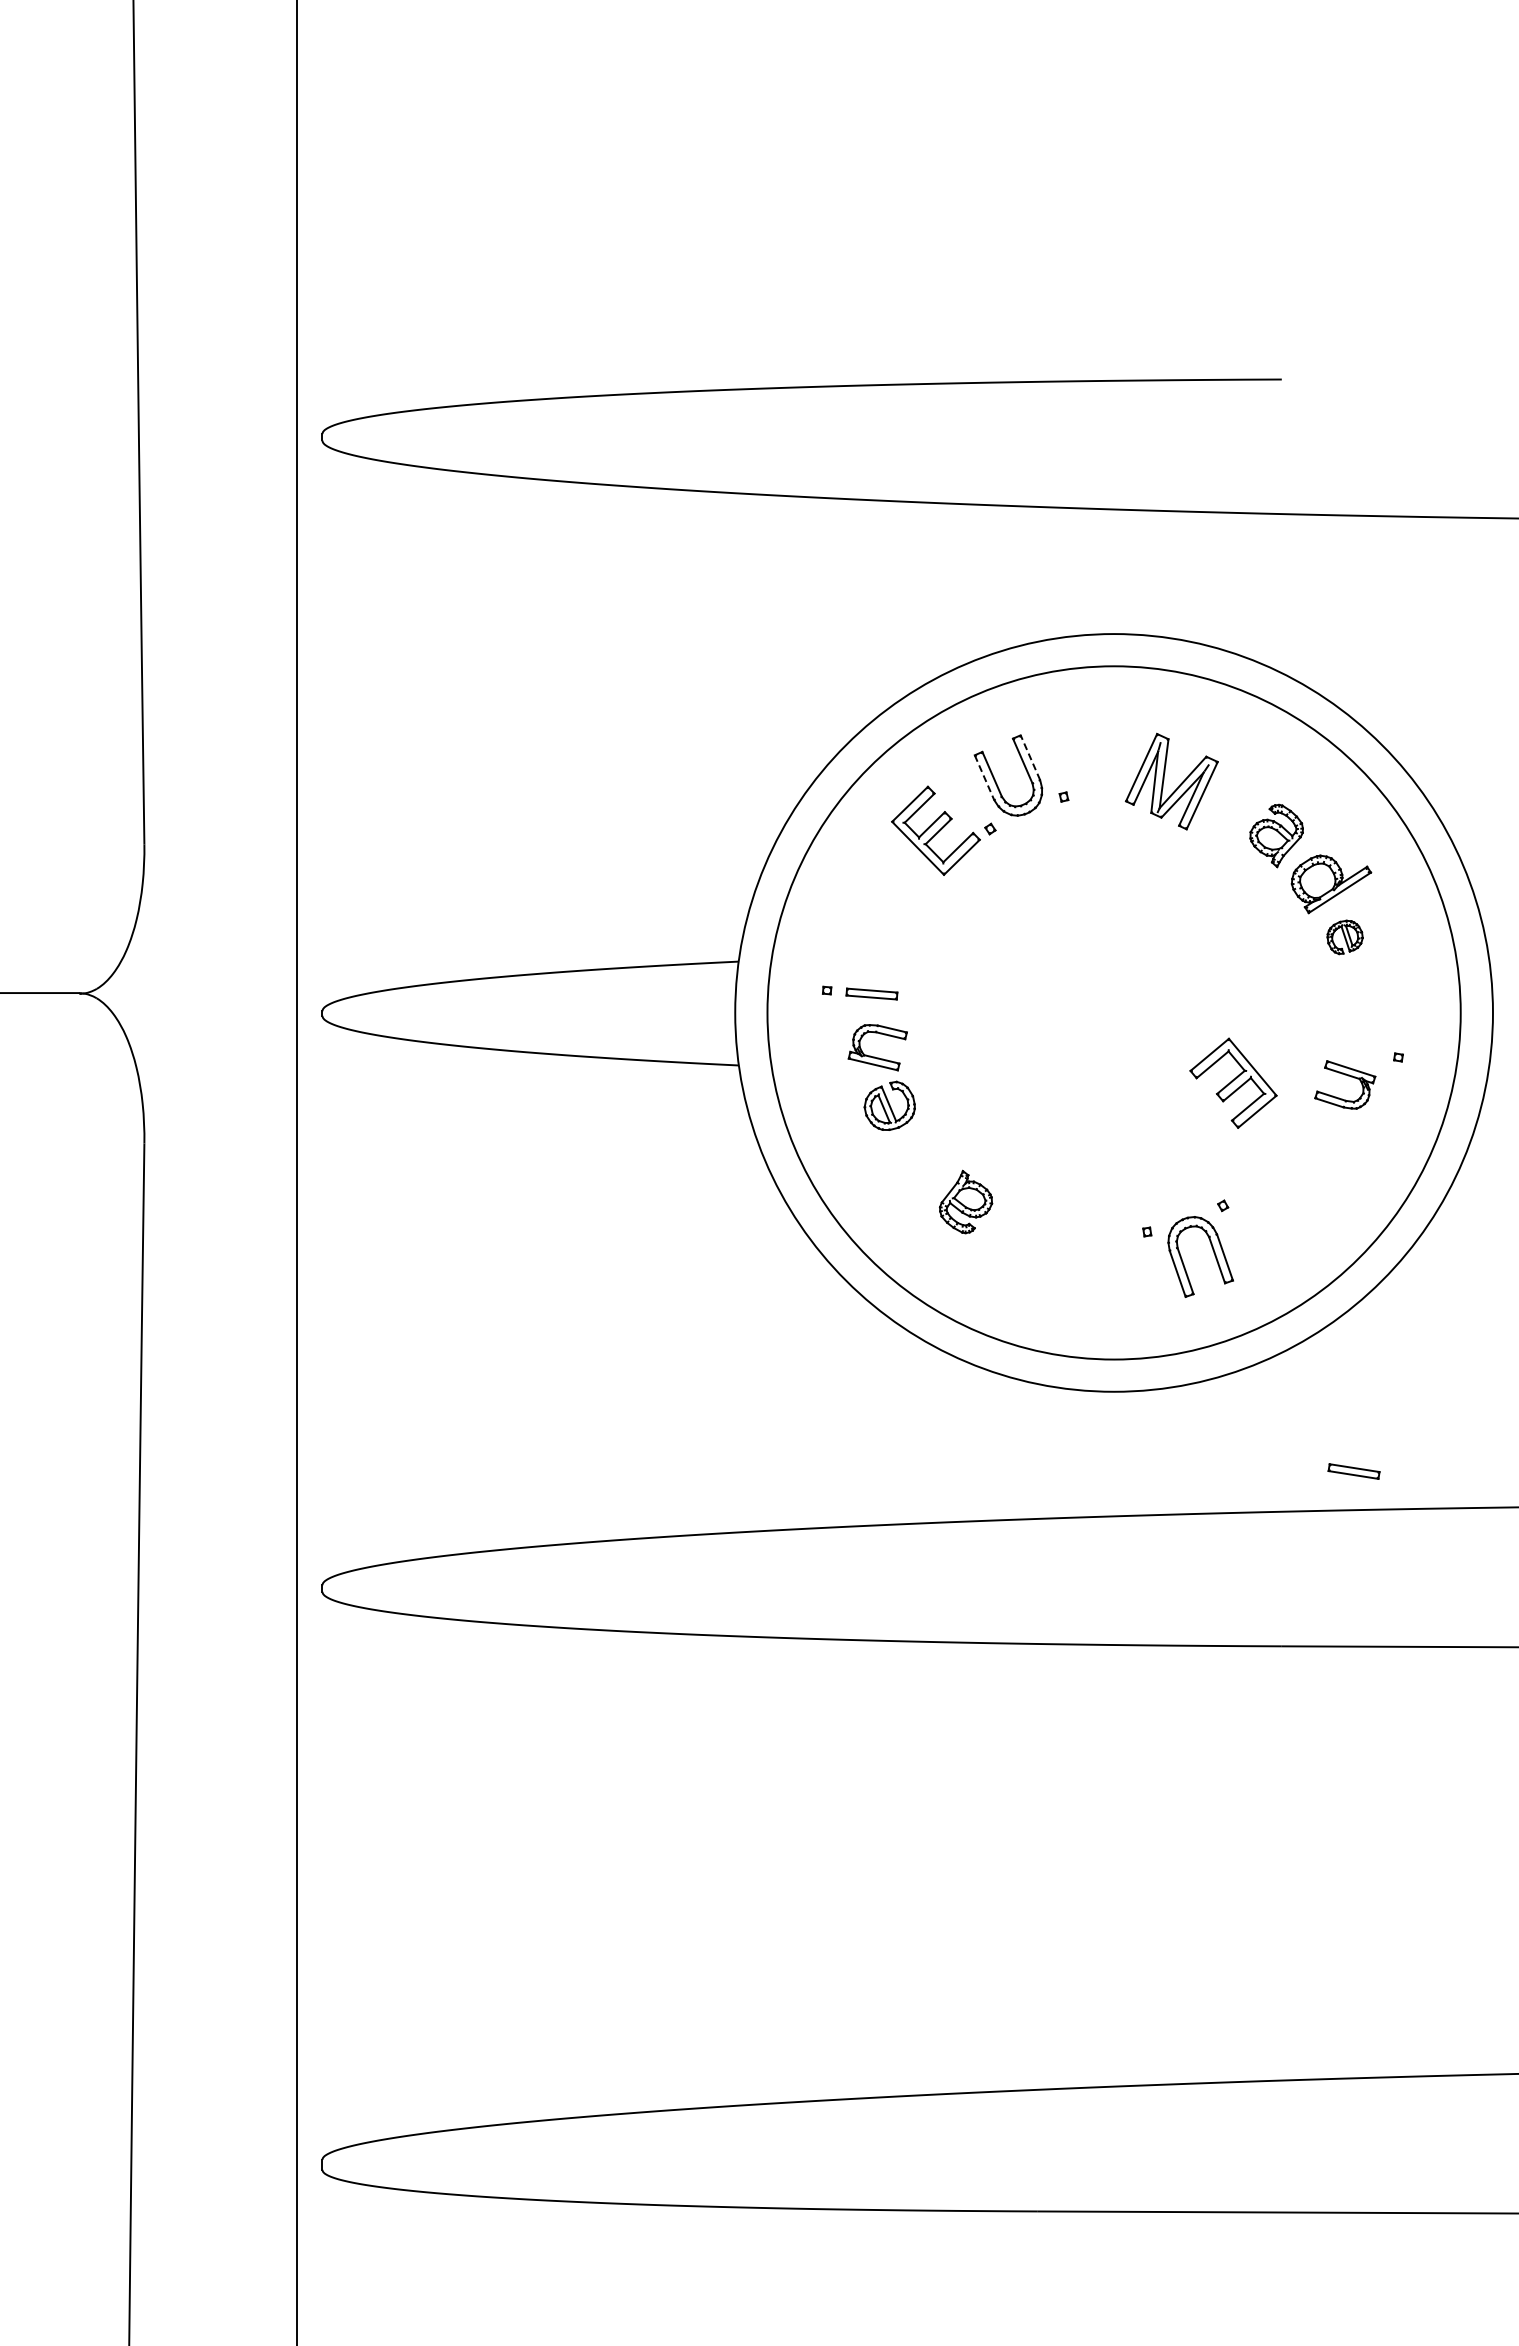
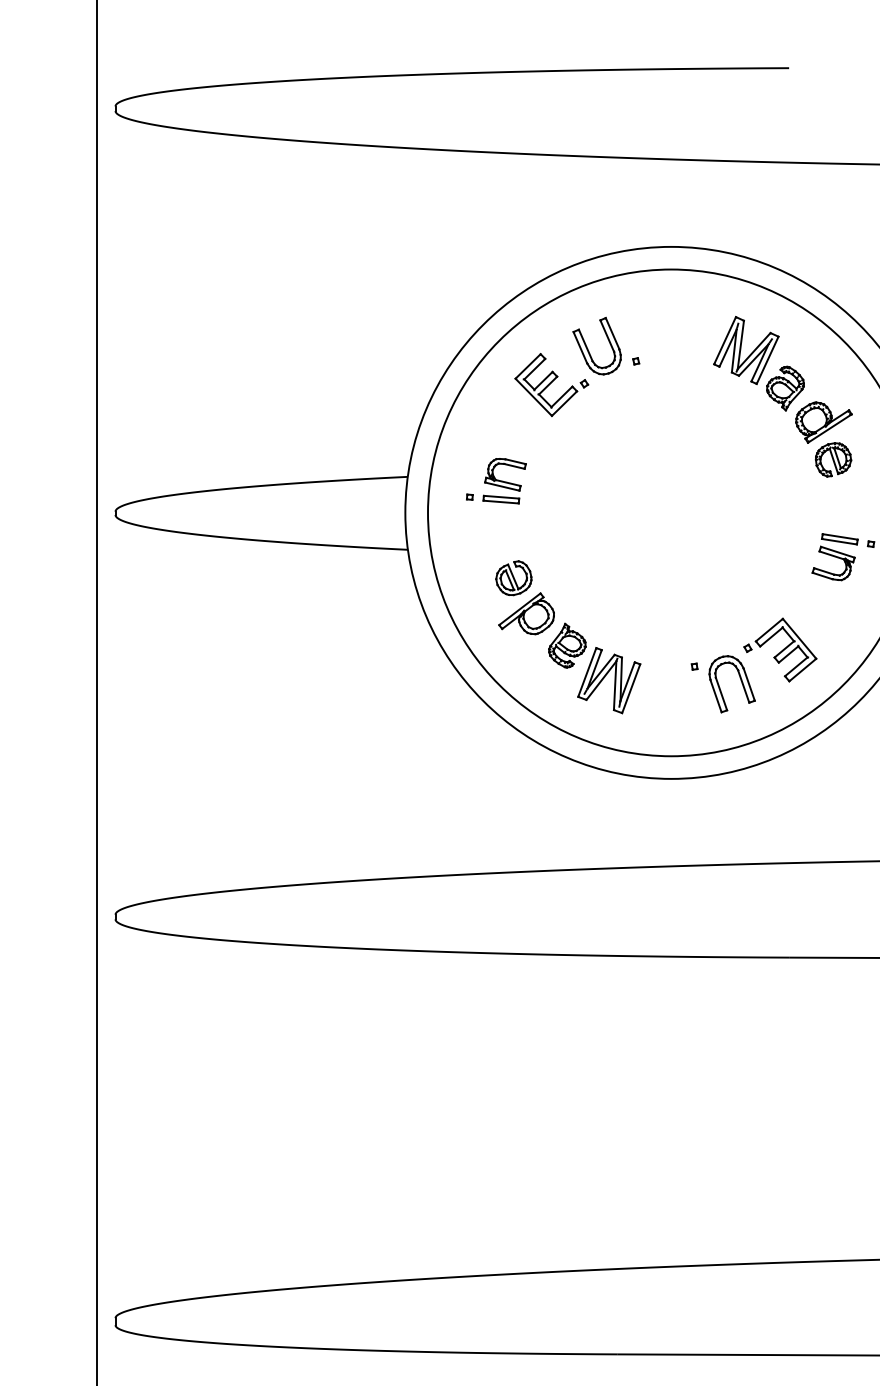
line: (1030, 757) -> (612, 333), dashed -> solid
line: (984, 778) -> (580, 348), dashed -> solid
part: (1164, 780) -> (741, 349), moved
part: (1345, 937) -> (833, 459), size x1.43
part: (875, 1056) -> (503, 481), moved
part: (1233, 1082) -> (786, 649), moved
part: (907, 1156) -> (526, 613), added
part: (1019, 1247) -> (604, 677), added
part: (1353, 1471) -> (839, 539), moved

